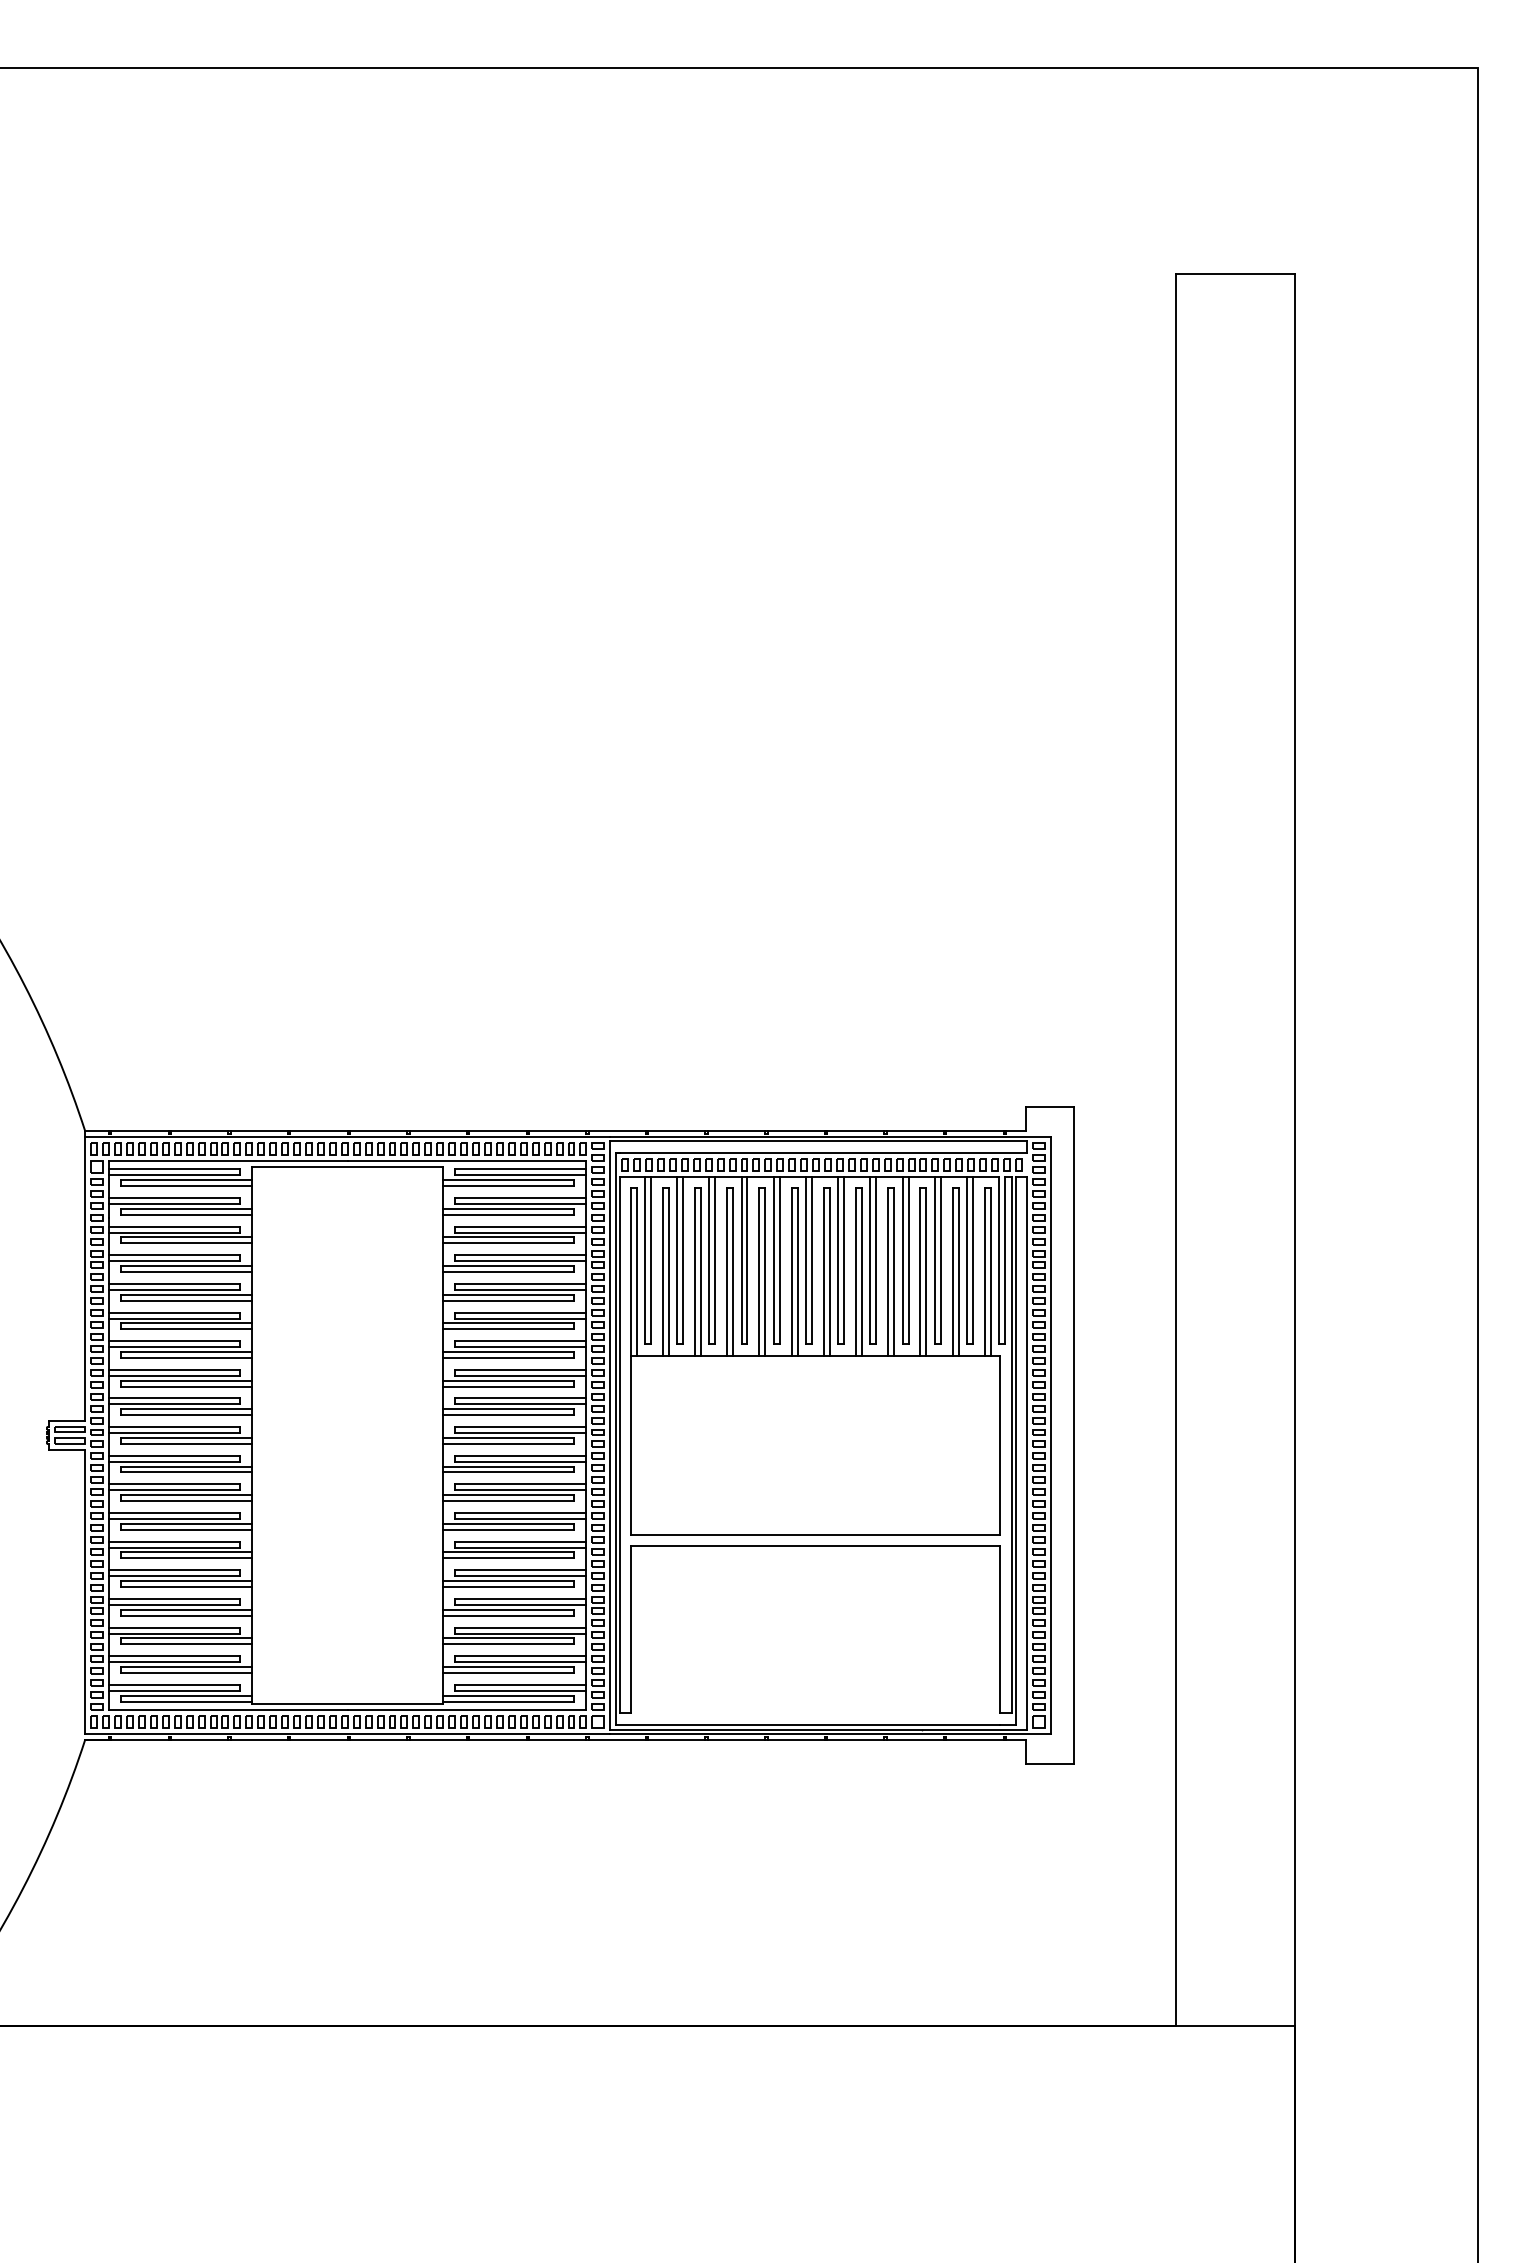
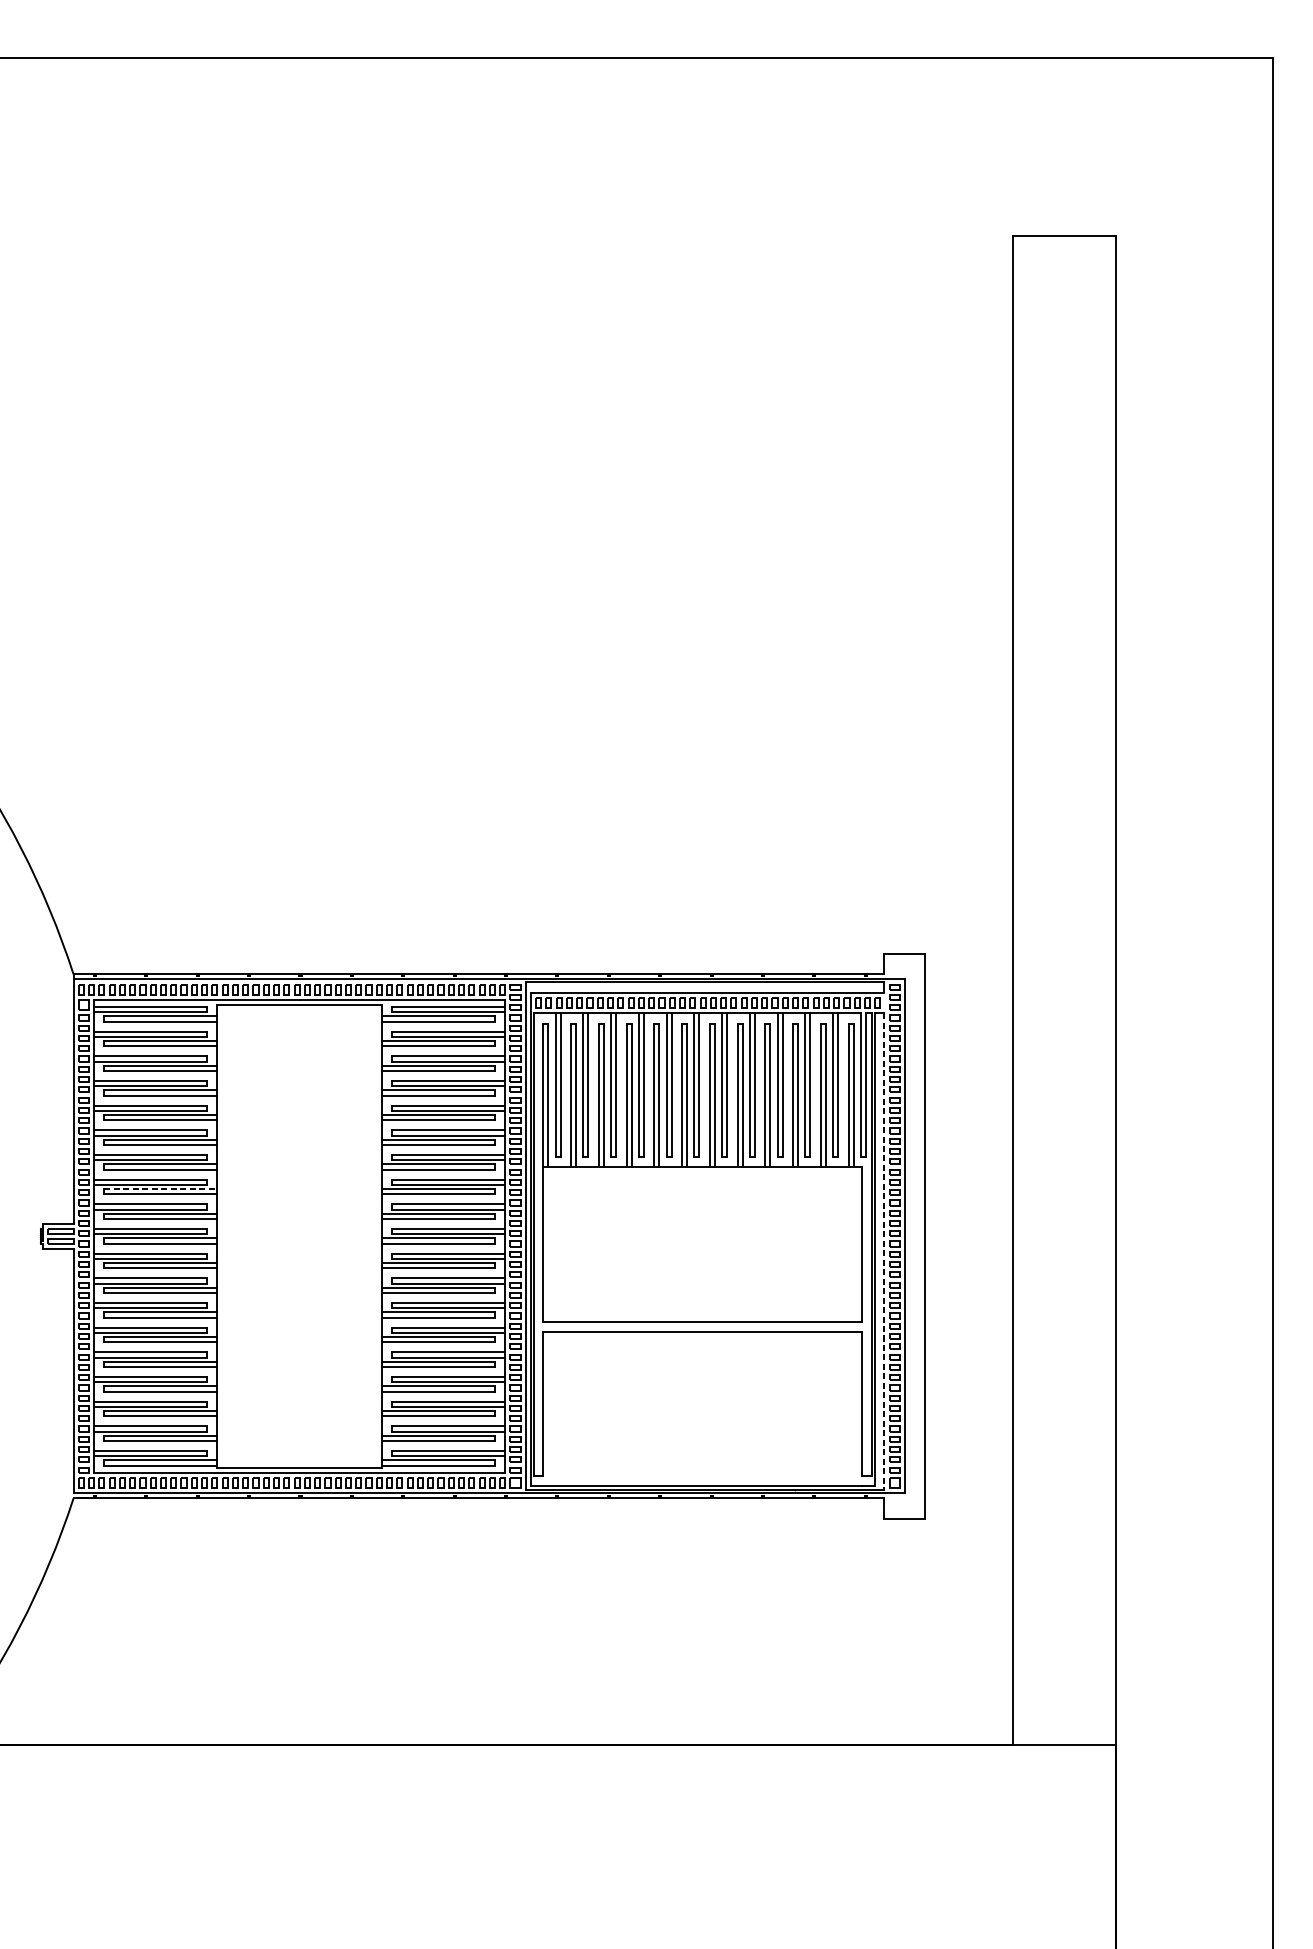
line: (186, 1380) -> (160, 1188), solid -> dashed
line: (1026, 1453) -> (884, 1251), solid -> dashed

